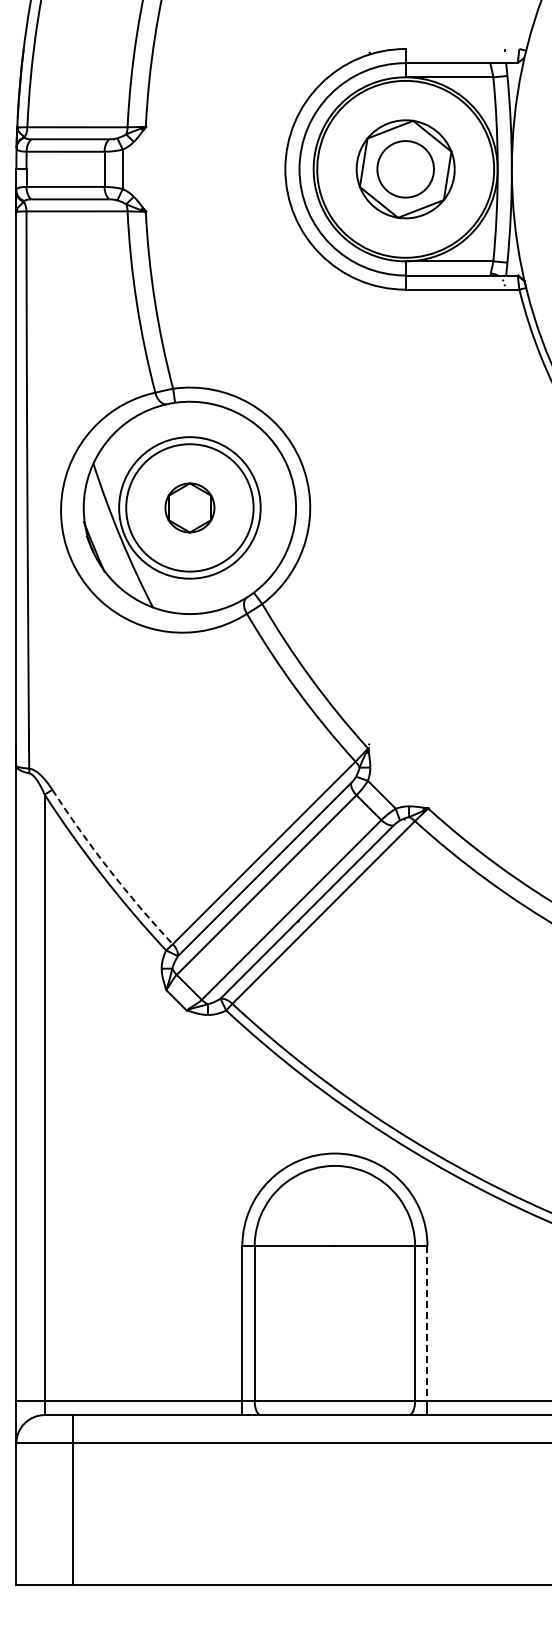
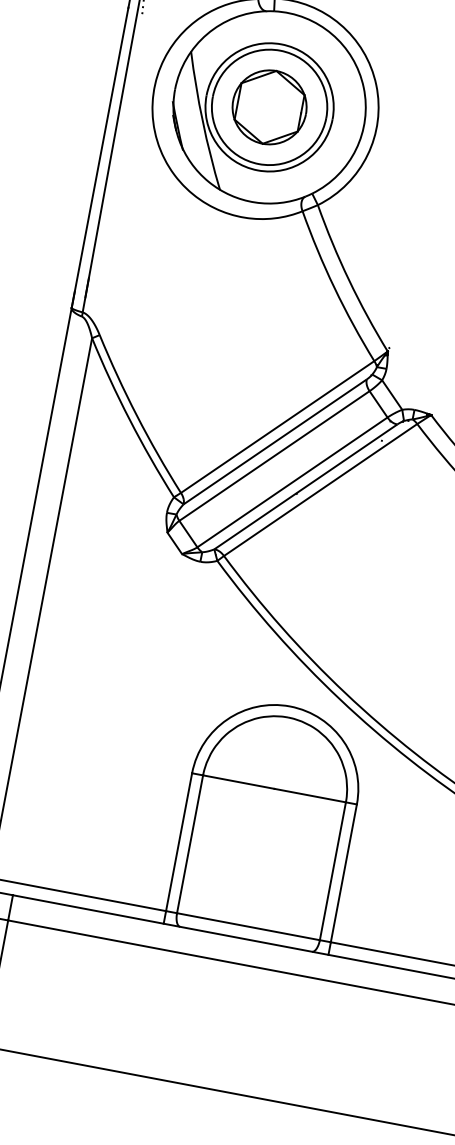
part: (189, 507) -> (269, 106), size x1.67
arc: (109, 869) -> (137, 415), dashed -> solid
line: (427, 1324) -> (343, 874), dashed -> solid

